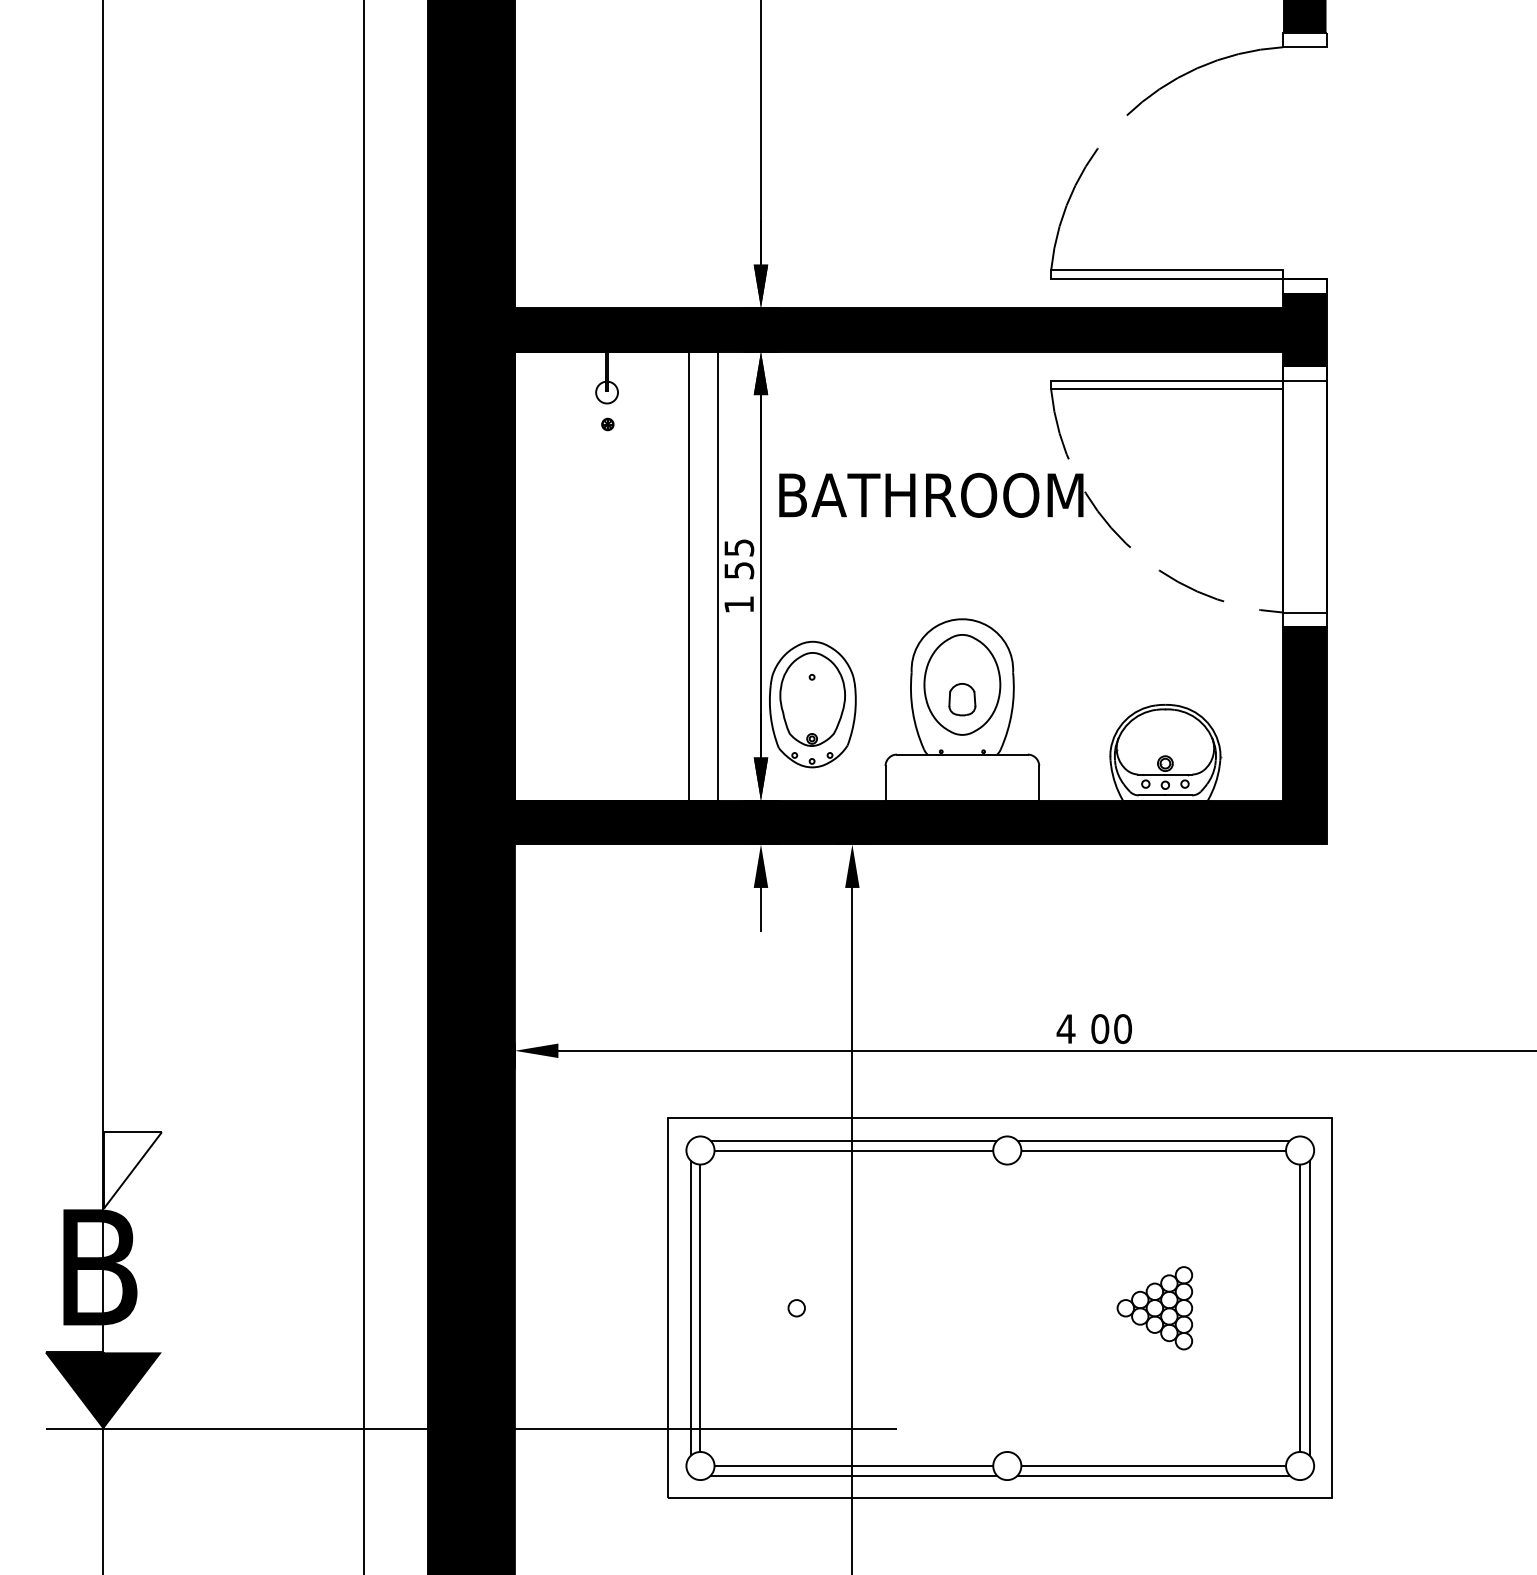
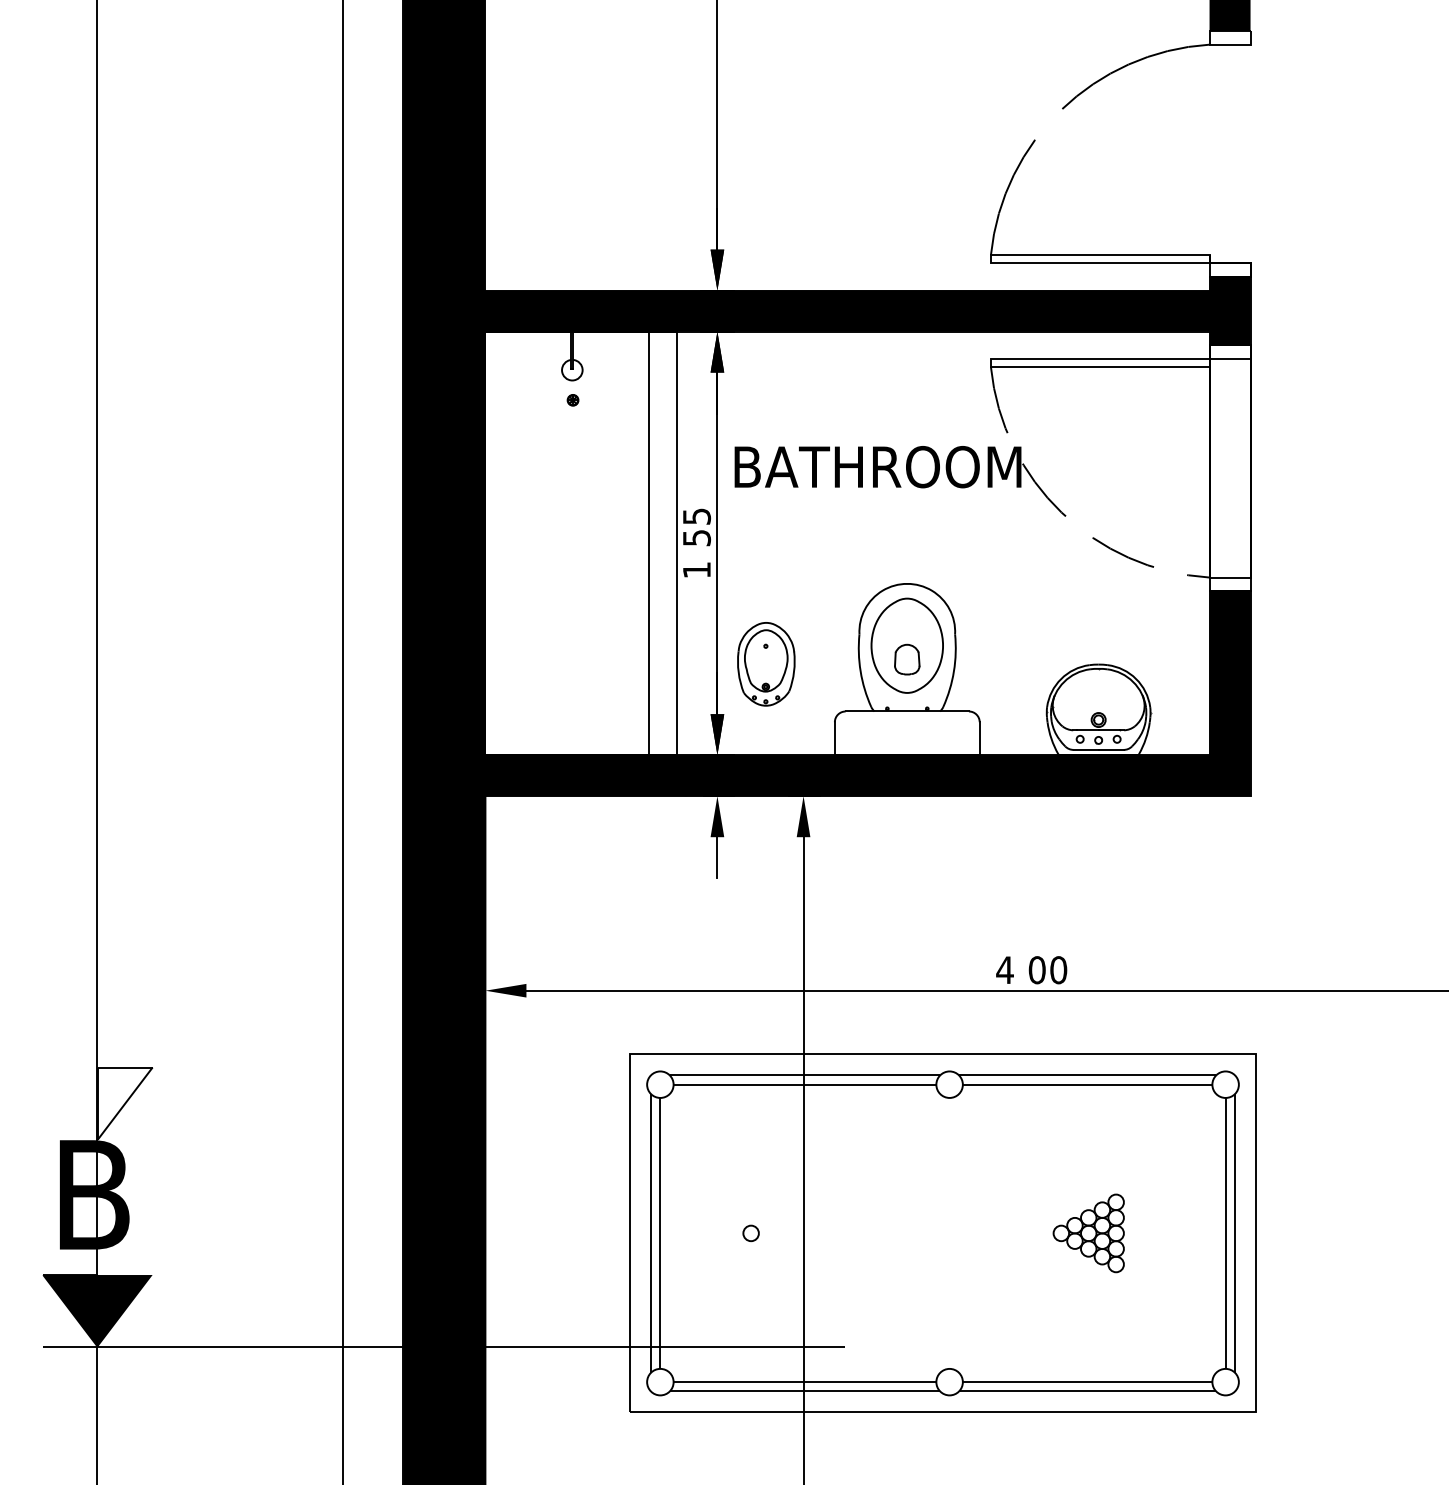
part: (812, 704) -> (765, 664), size x0.7

